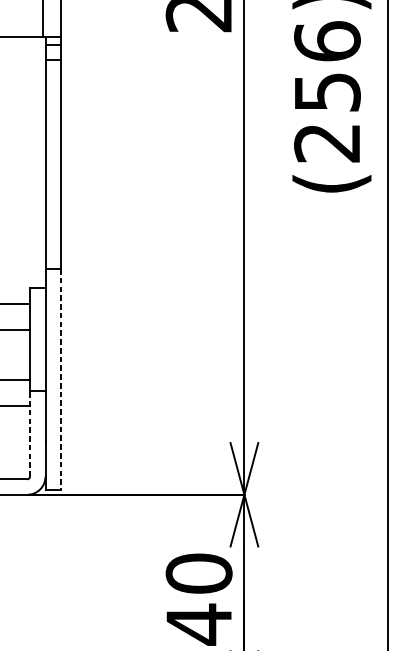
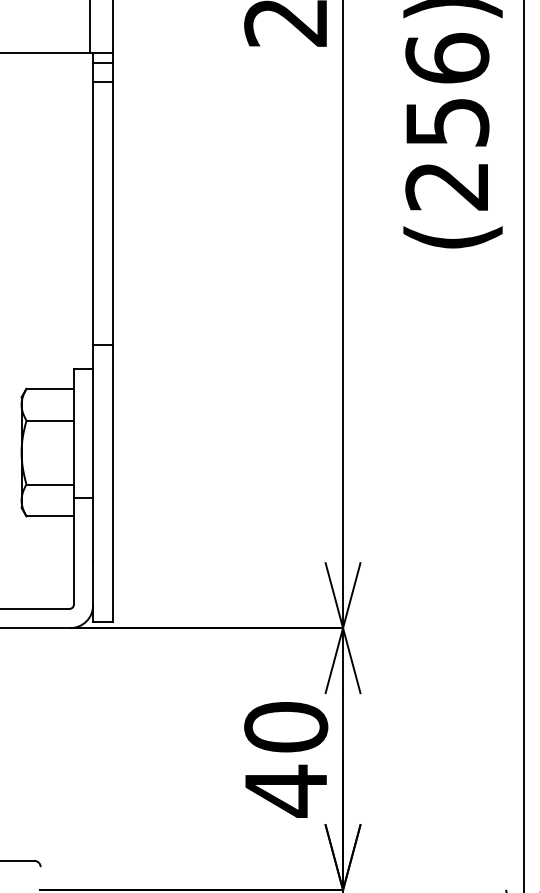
line: (60, 379) -> (112, 483), dashed -> solid
line: (29, 433) -> (73, 551), dashed -> solid

